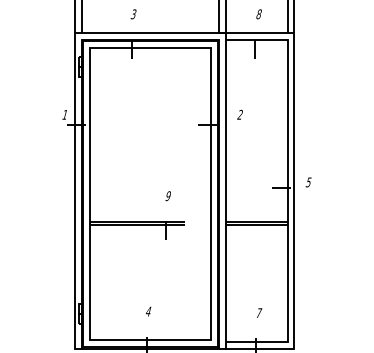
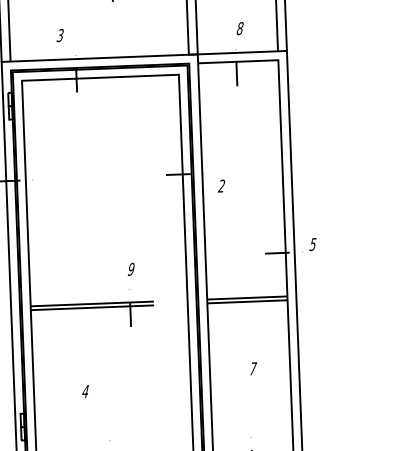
text: (133, 14) -> (60, 35), moved
text: (239, 114) -> (220, 185), moved
text: (148, 311) -> (85, 391), moved
text: (259, 312) -> (253, 367), moved

